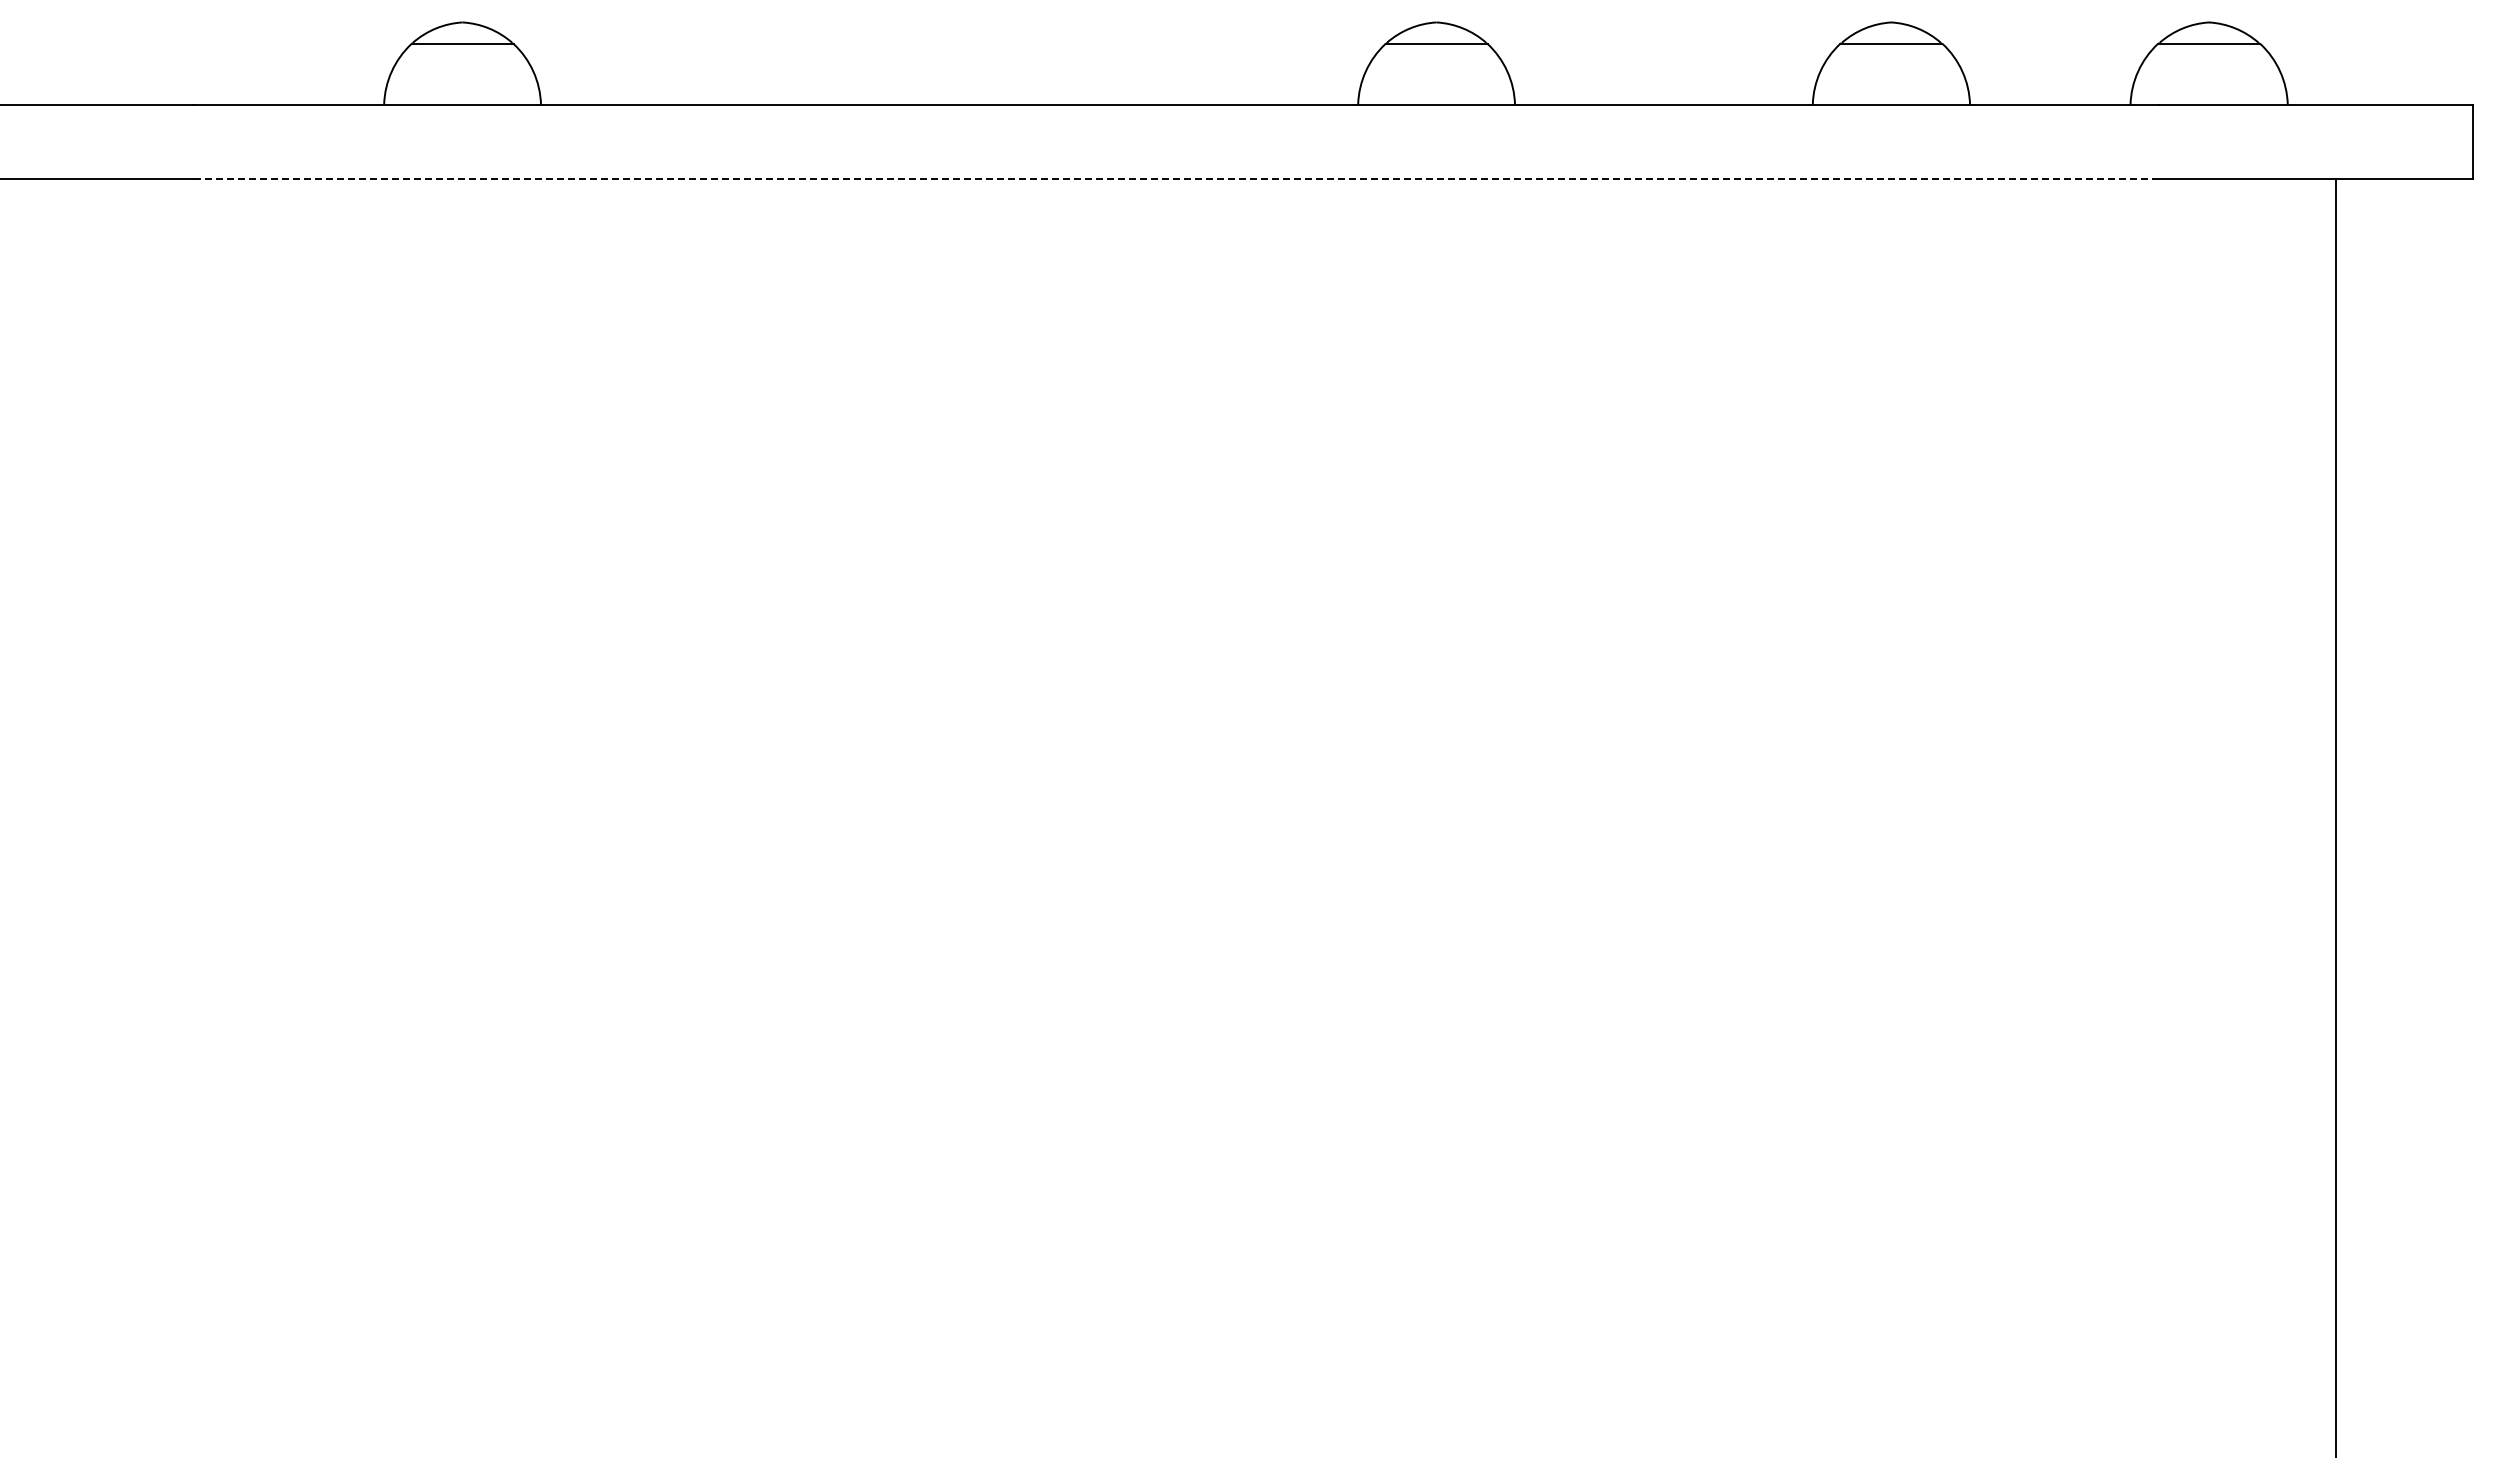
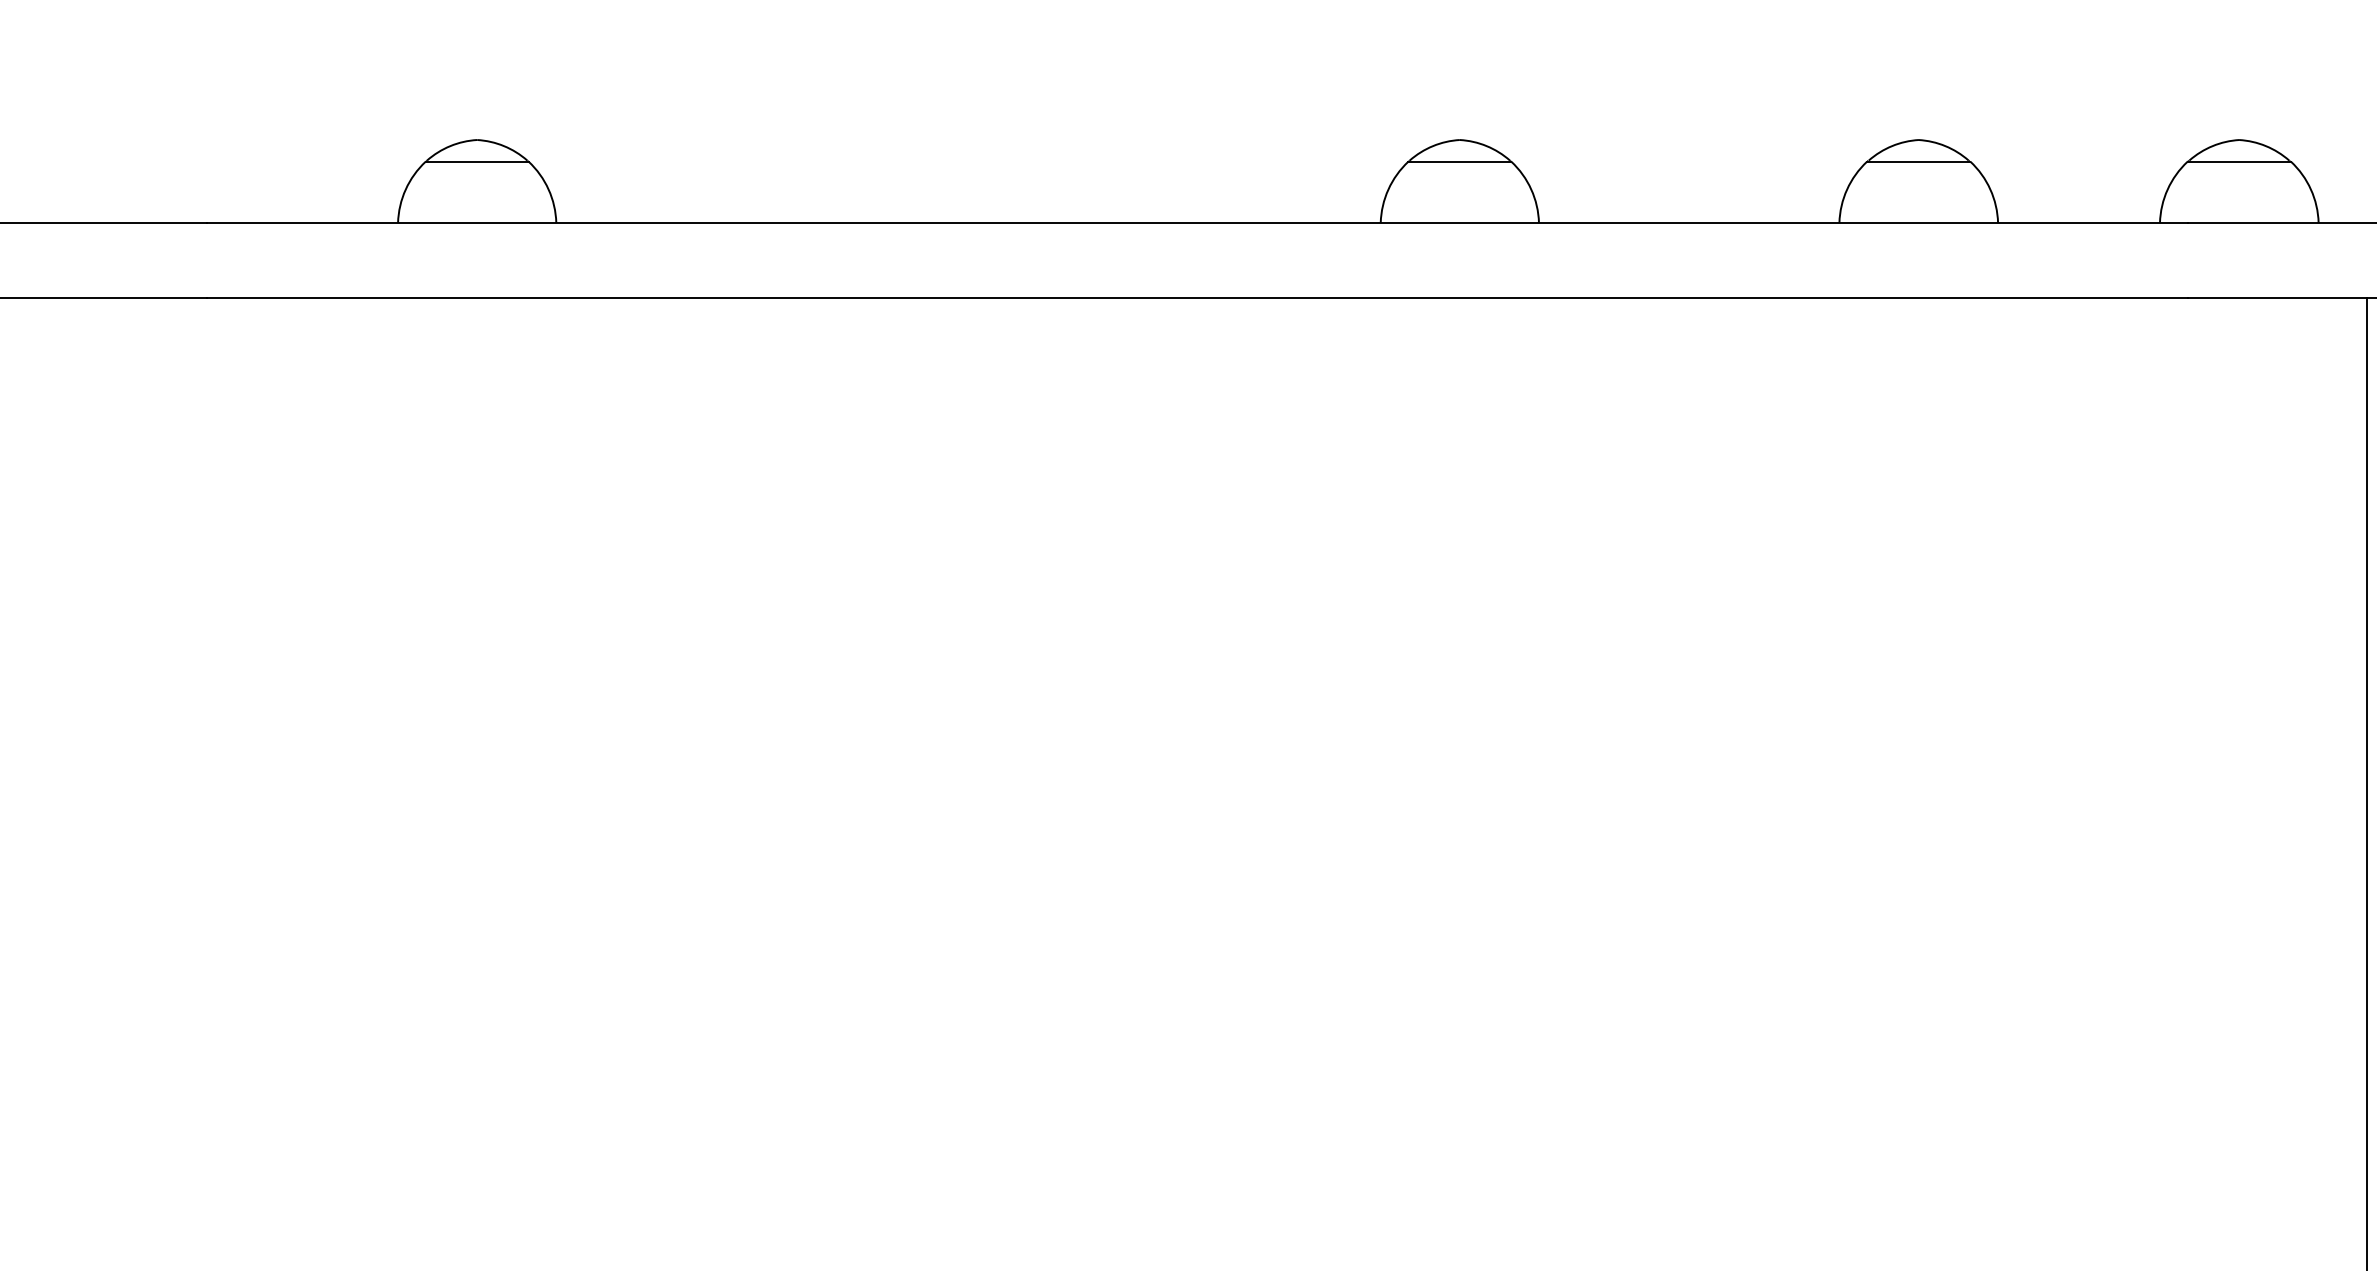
line: (1177, 179) -> (1198, 298), dashed -> solid

